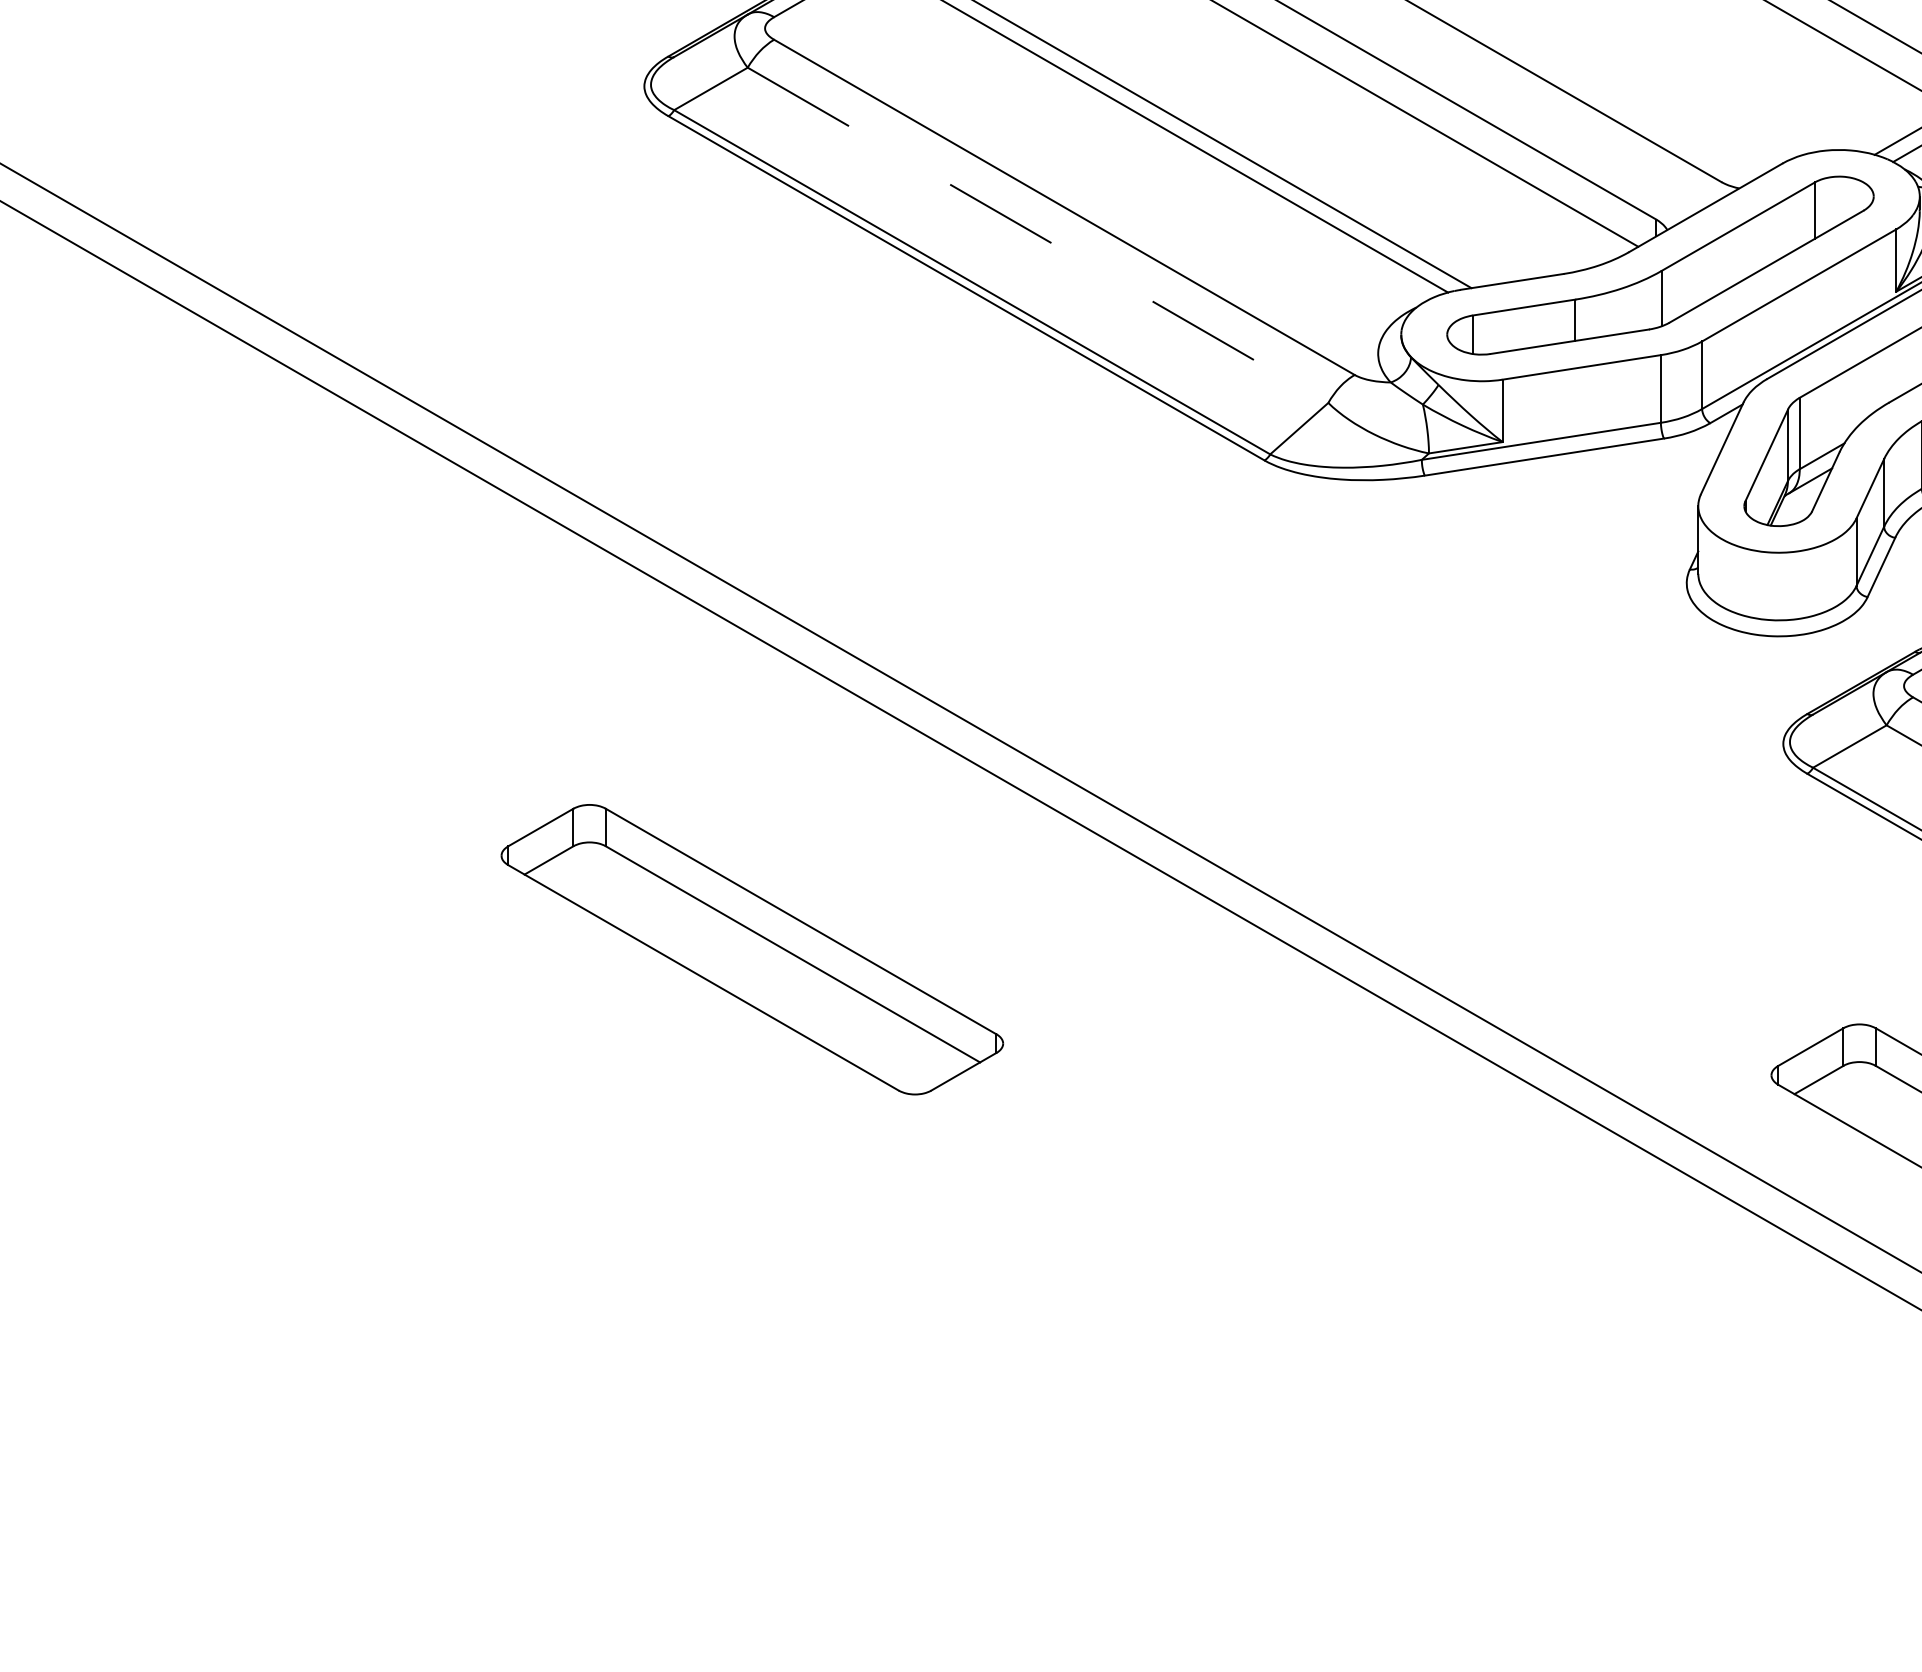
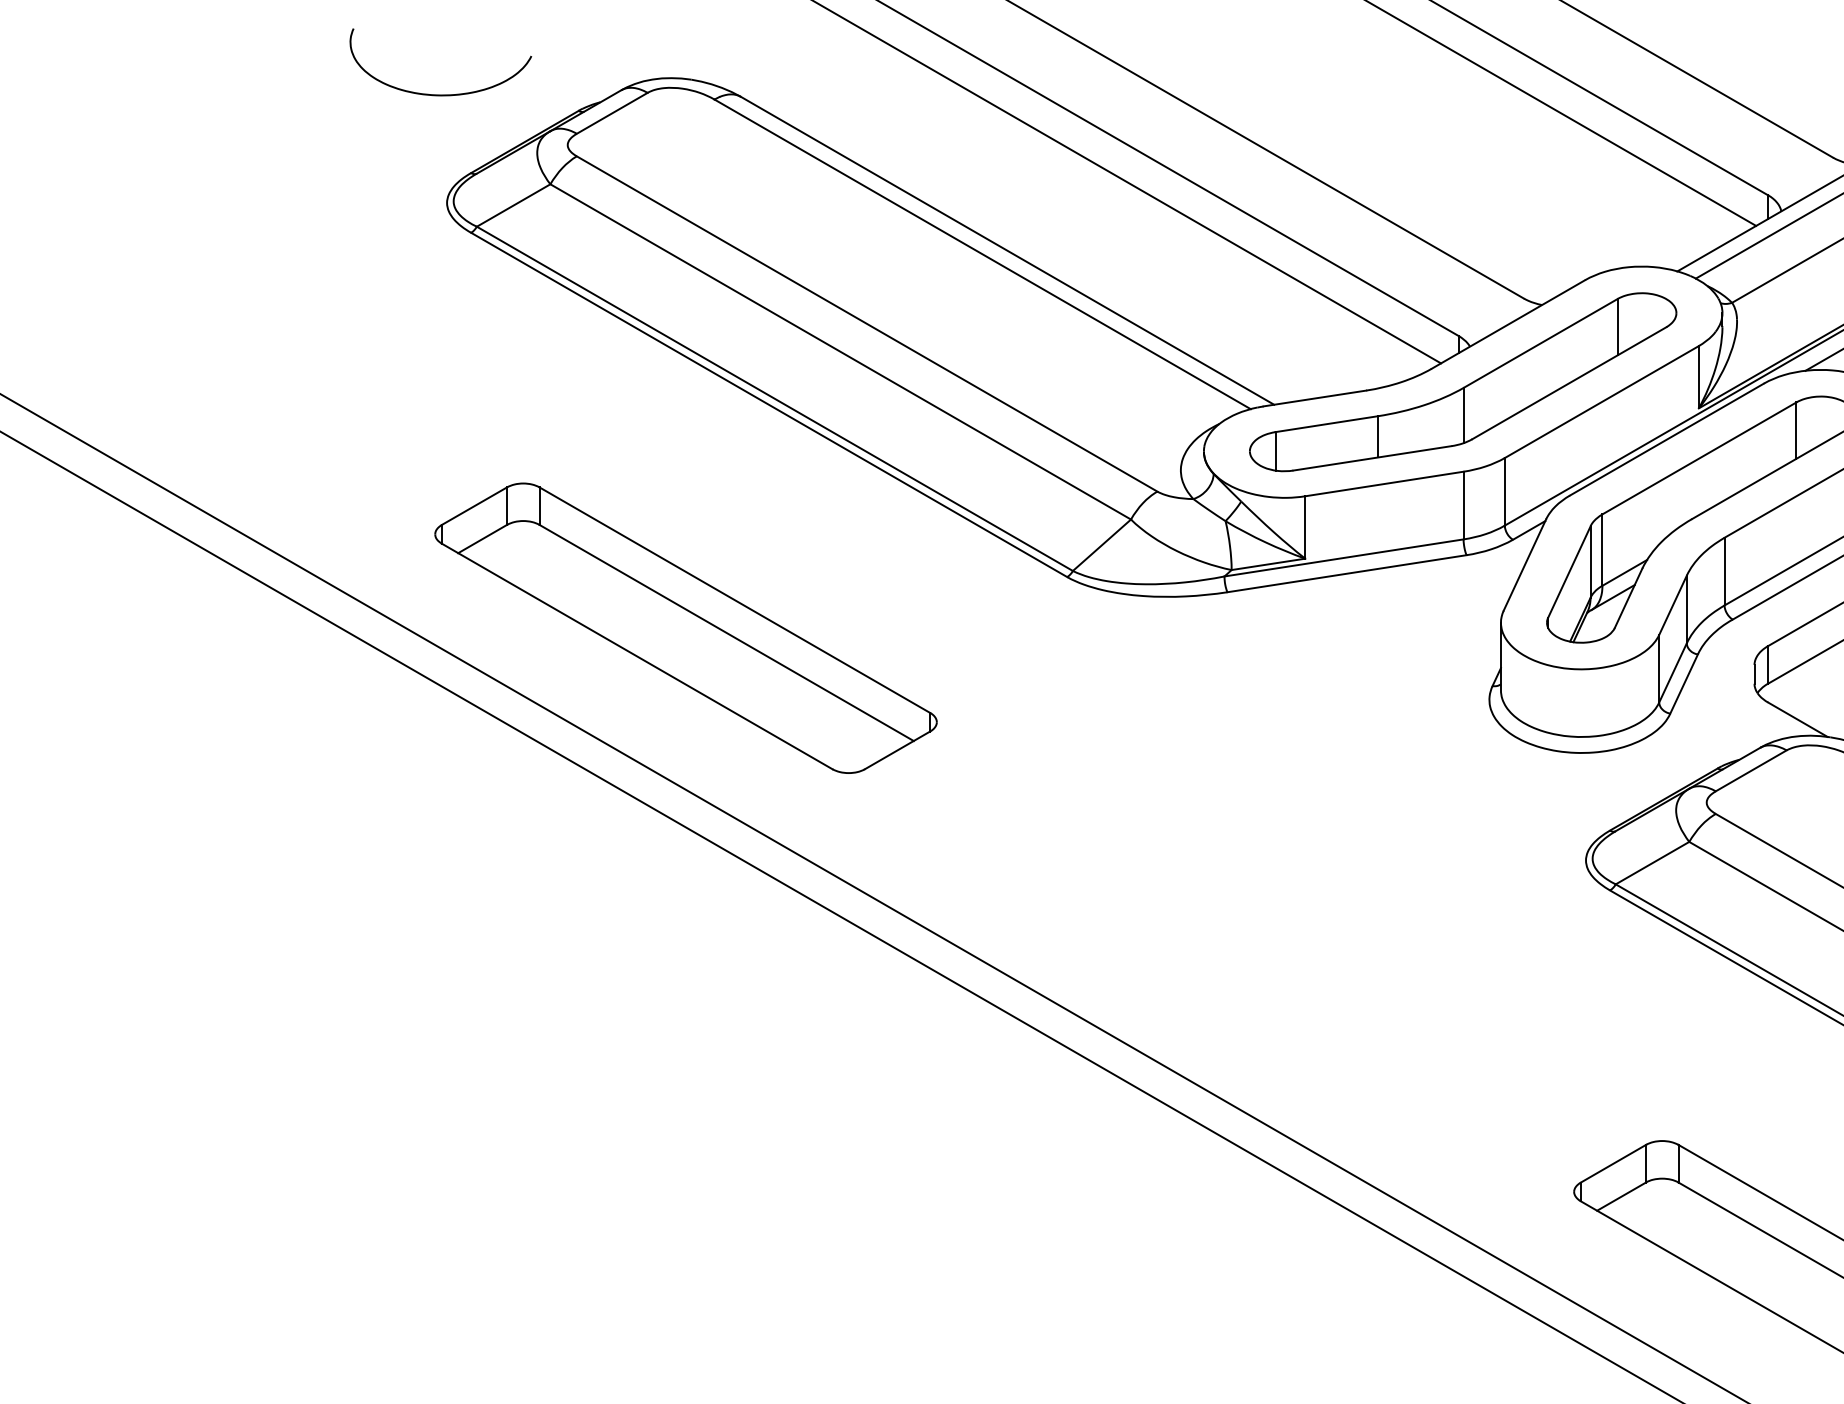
line: (1038, 235) -> (841, 352), dashed -> solid
part: (752, 949) -> (686, 628), moved

